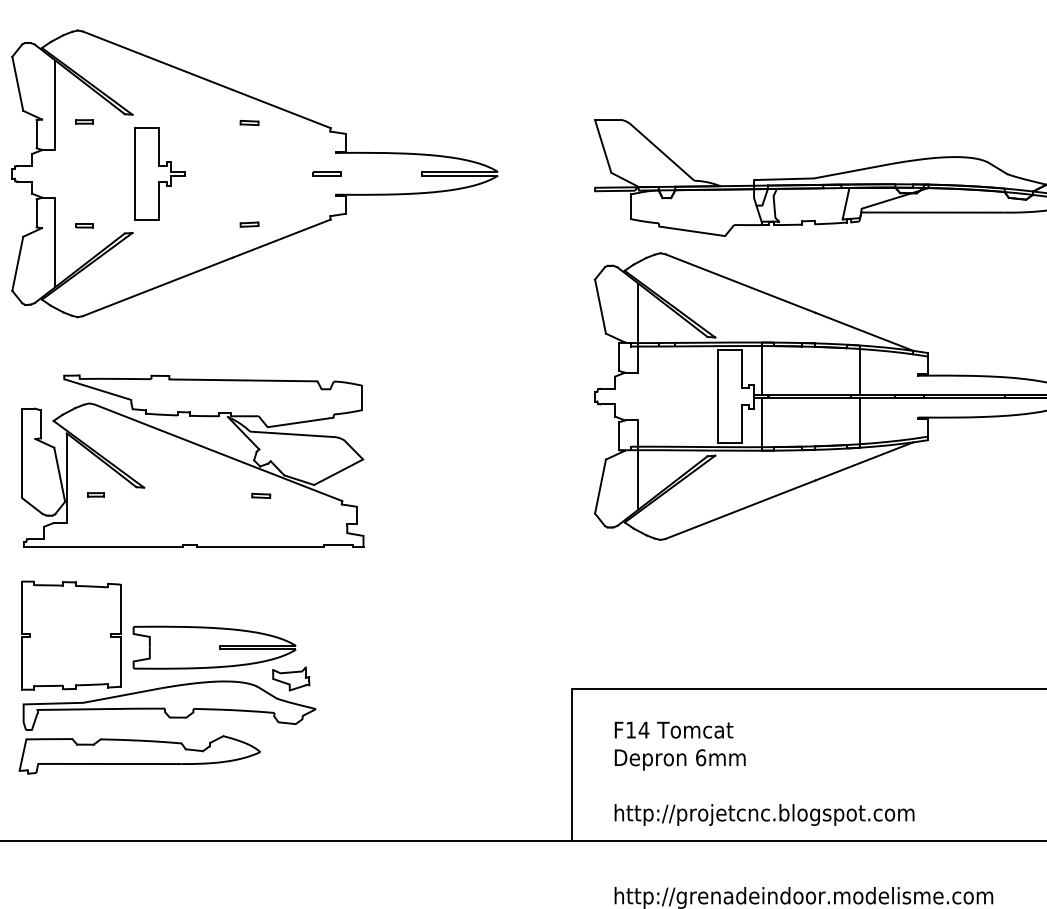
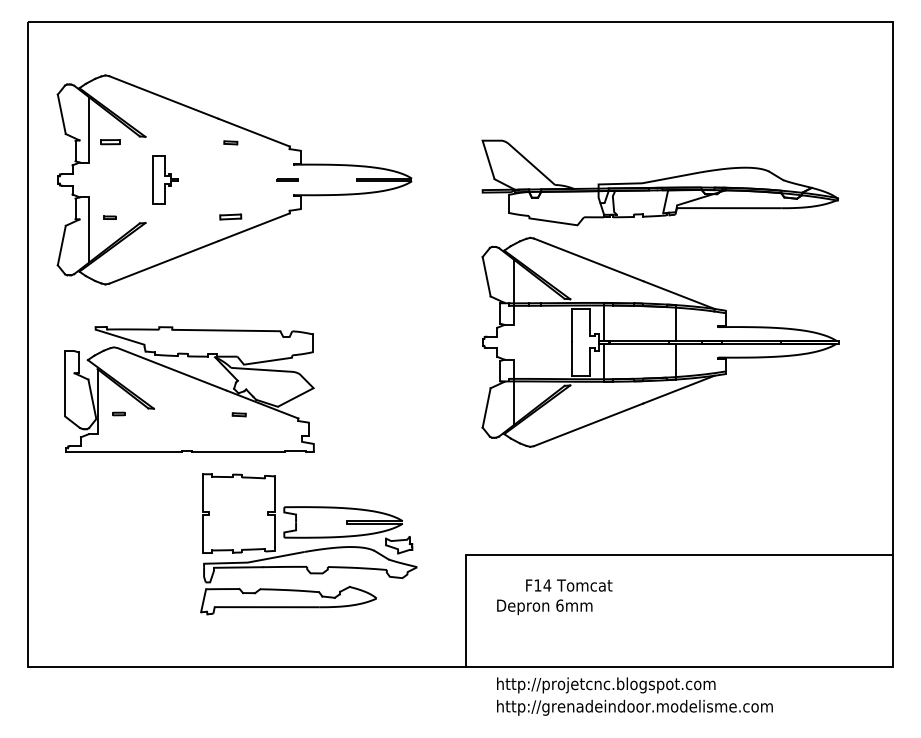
part: (83, 121) -> (109, 141), size x1.6
part: (160, 173) -> (165, 179), size x0.7
part: (249, 223) -> (230, 216), size x1.6
part: (166, 677) -> (308, 544), moved
text: (674, 730) -> (569, 585), moved
text: (764, 815) -> (606, 685), moved

